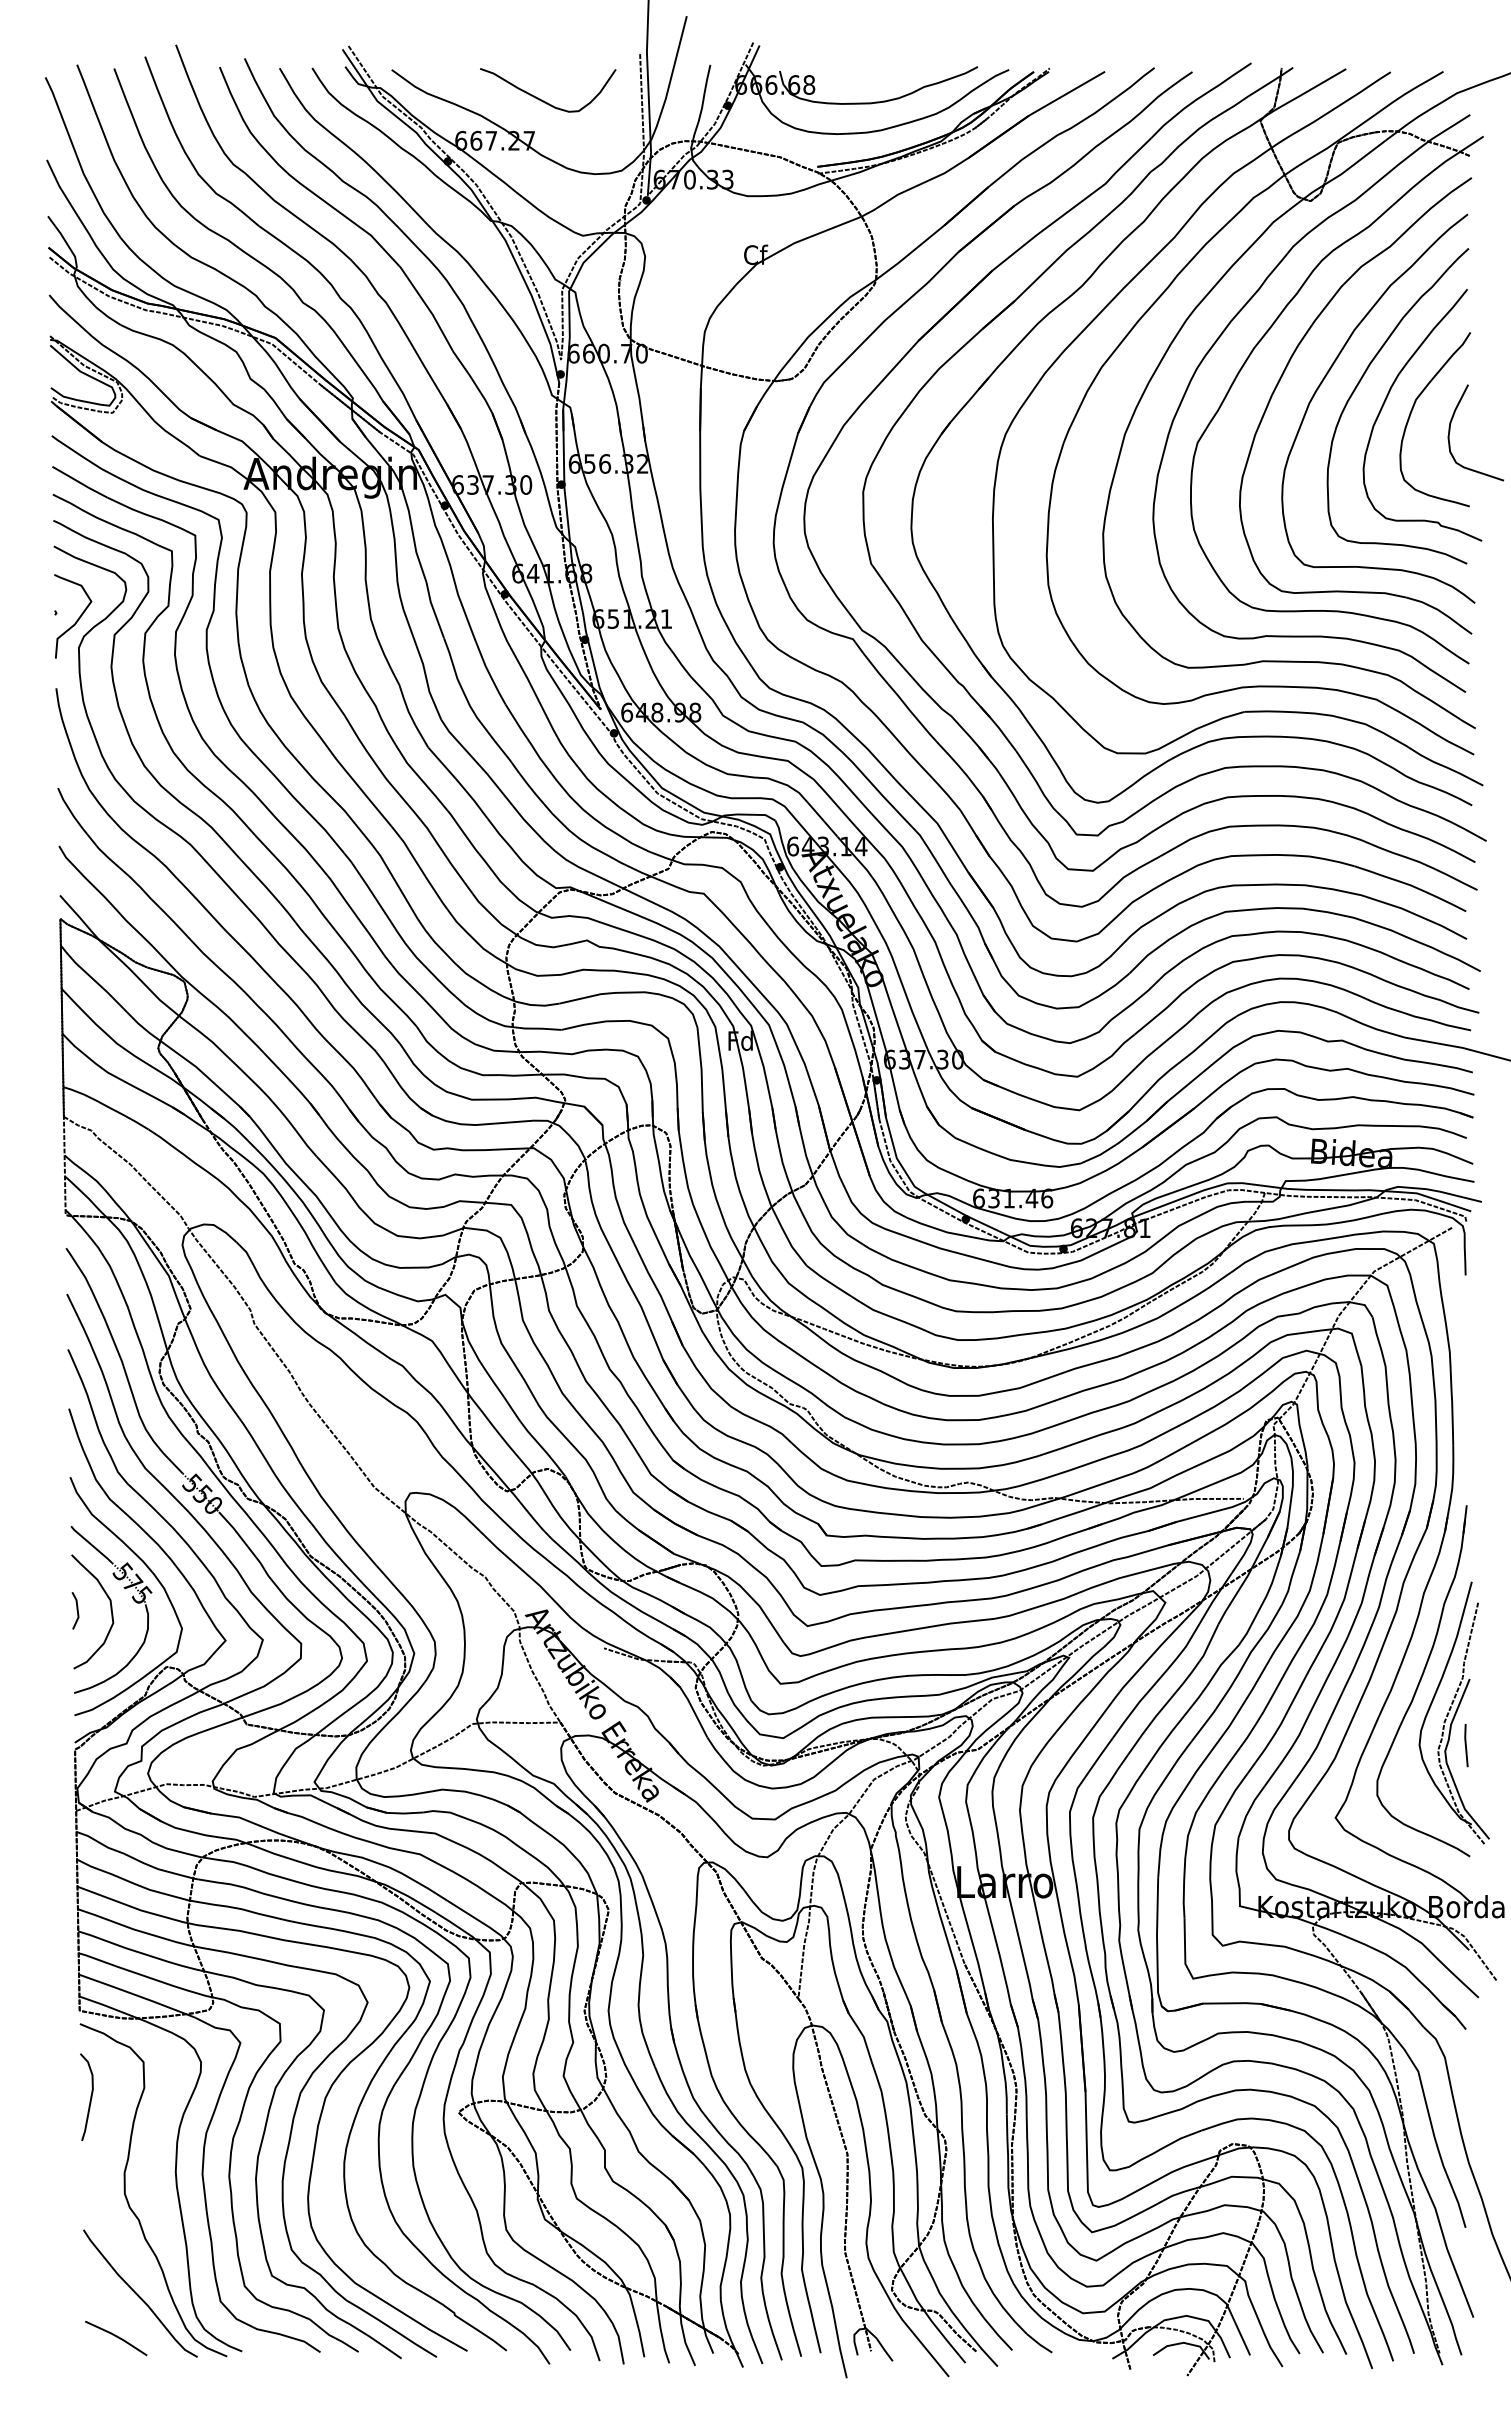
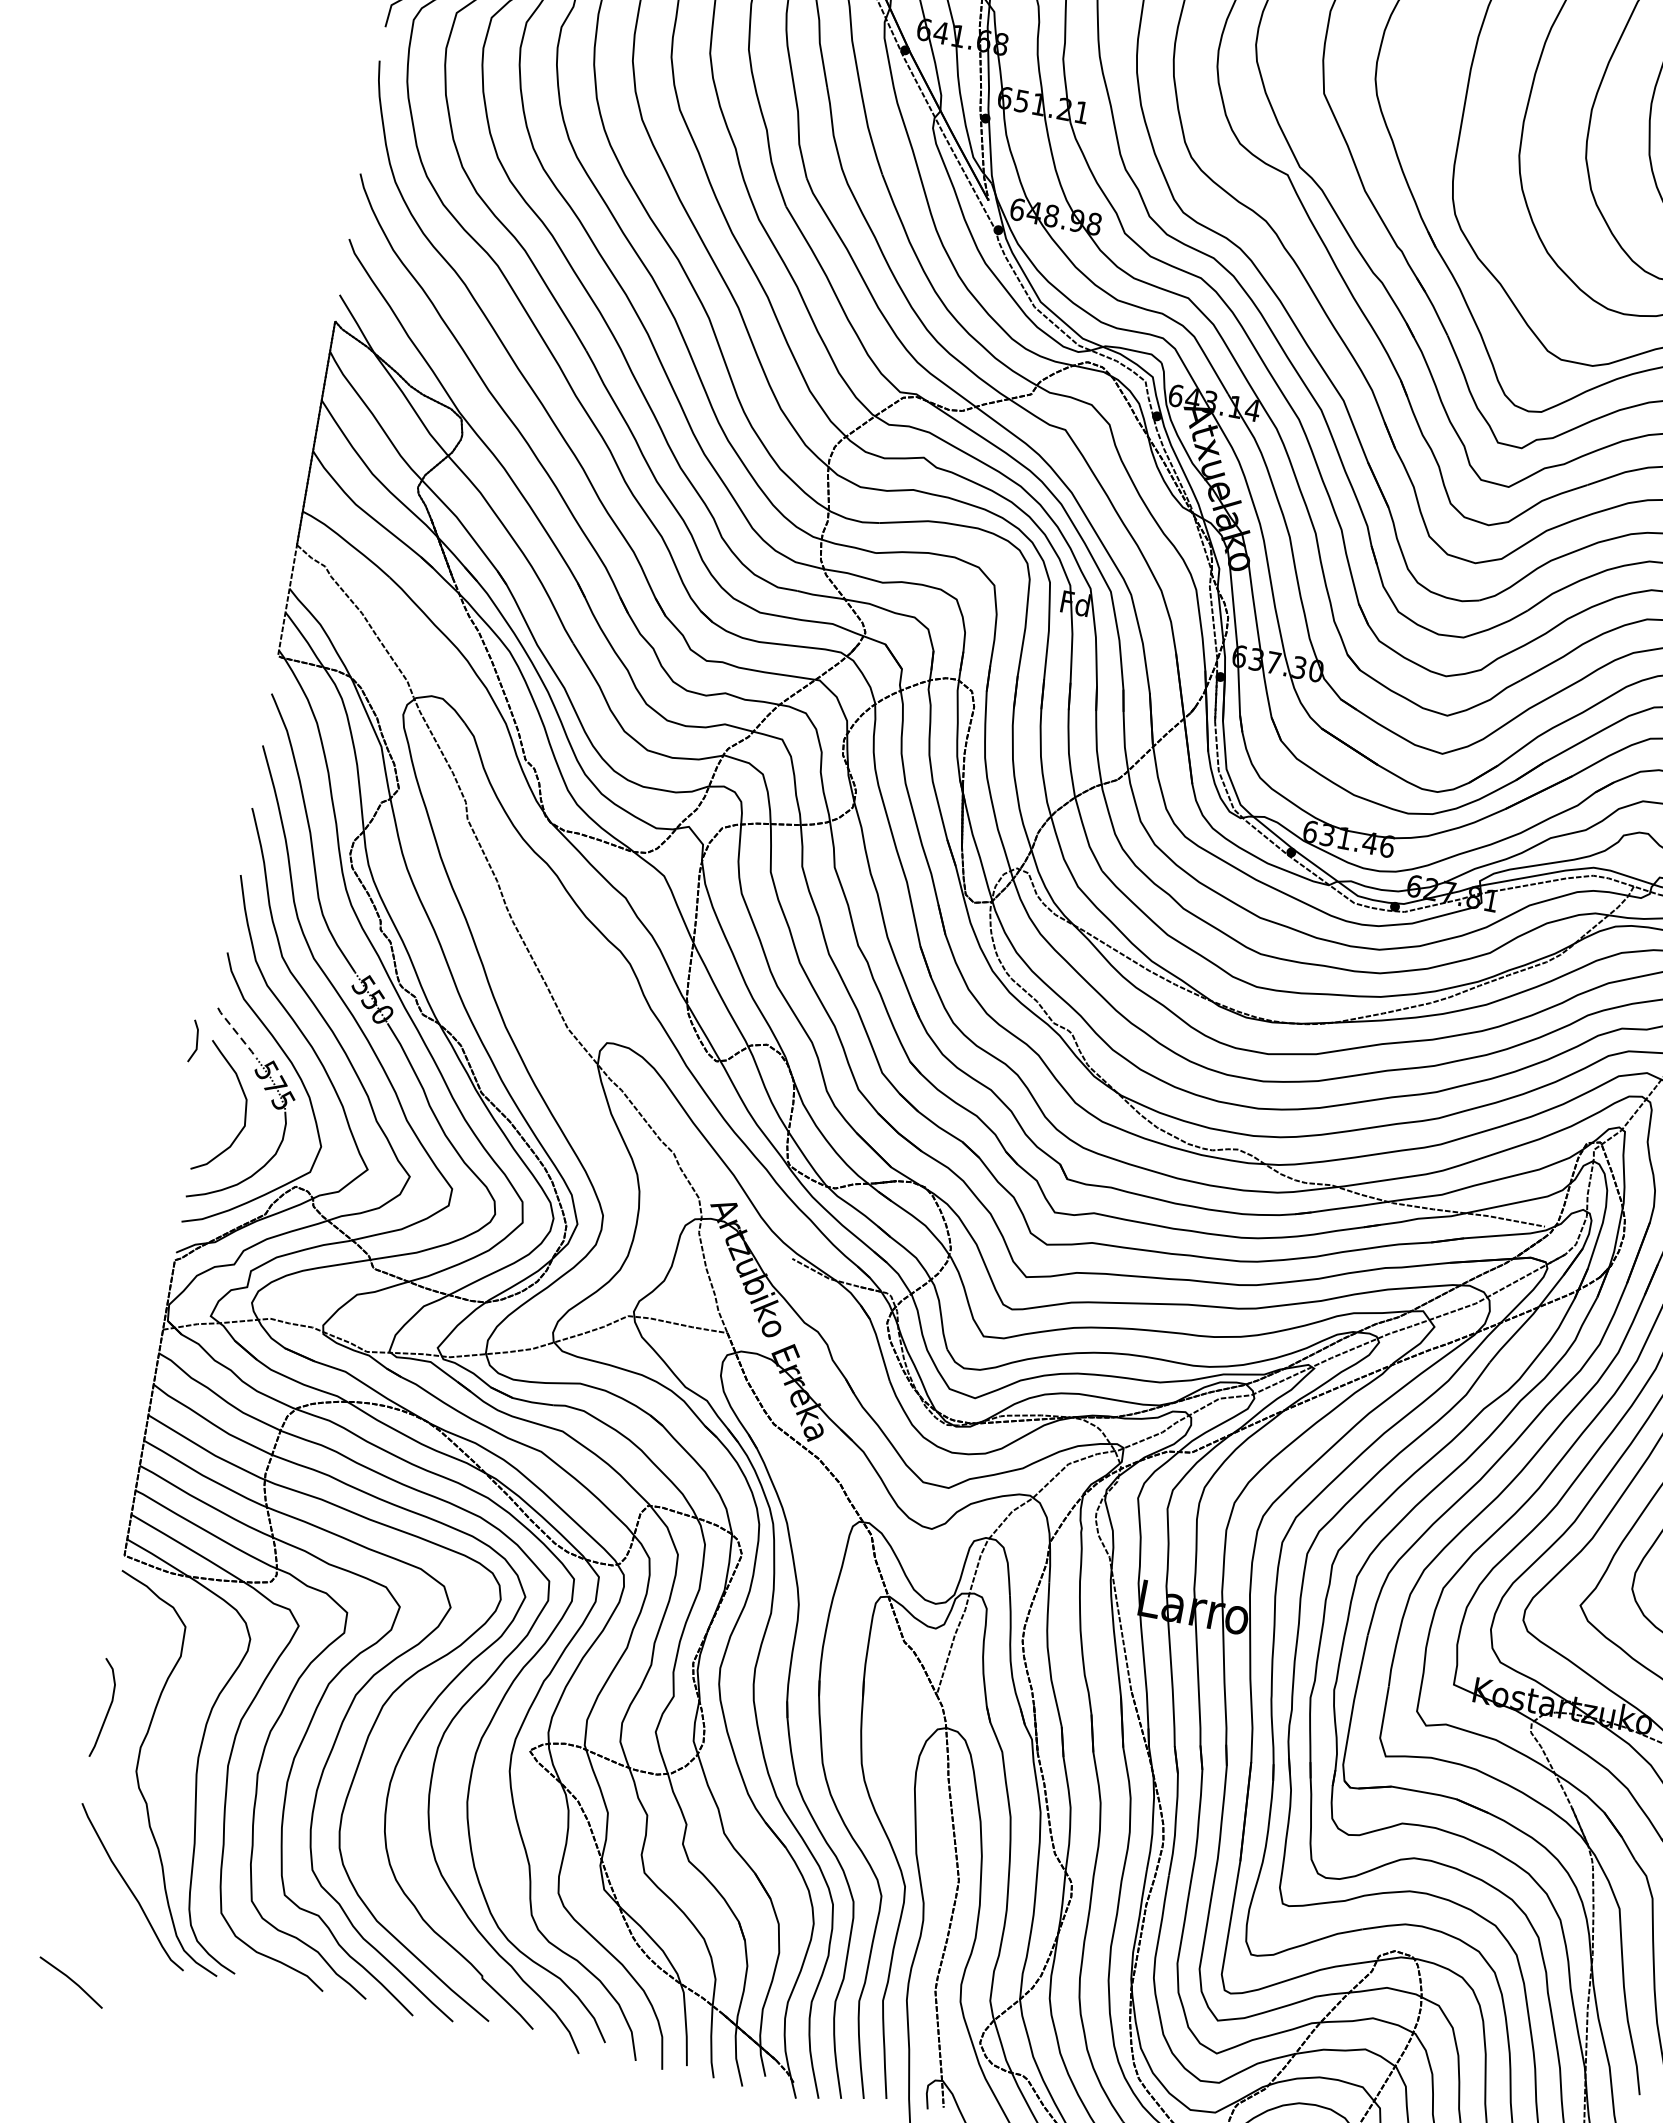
line: (92, 1545) -> (237, 1034), solid -> dashed
line: (76, 1610) -> (195, 1041), moved
curve: (90, 2096) -> (108, 1708), moved
line: (116, 2337) -> (71, 1981), moved

